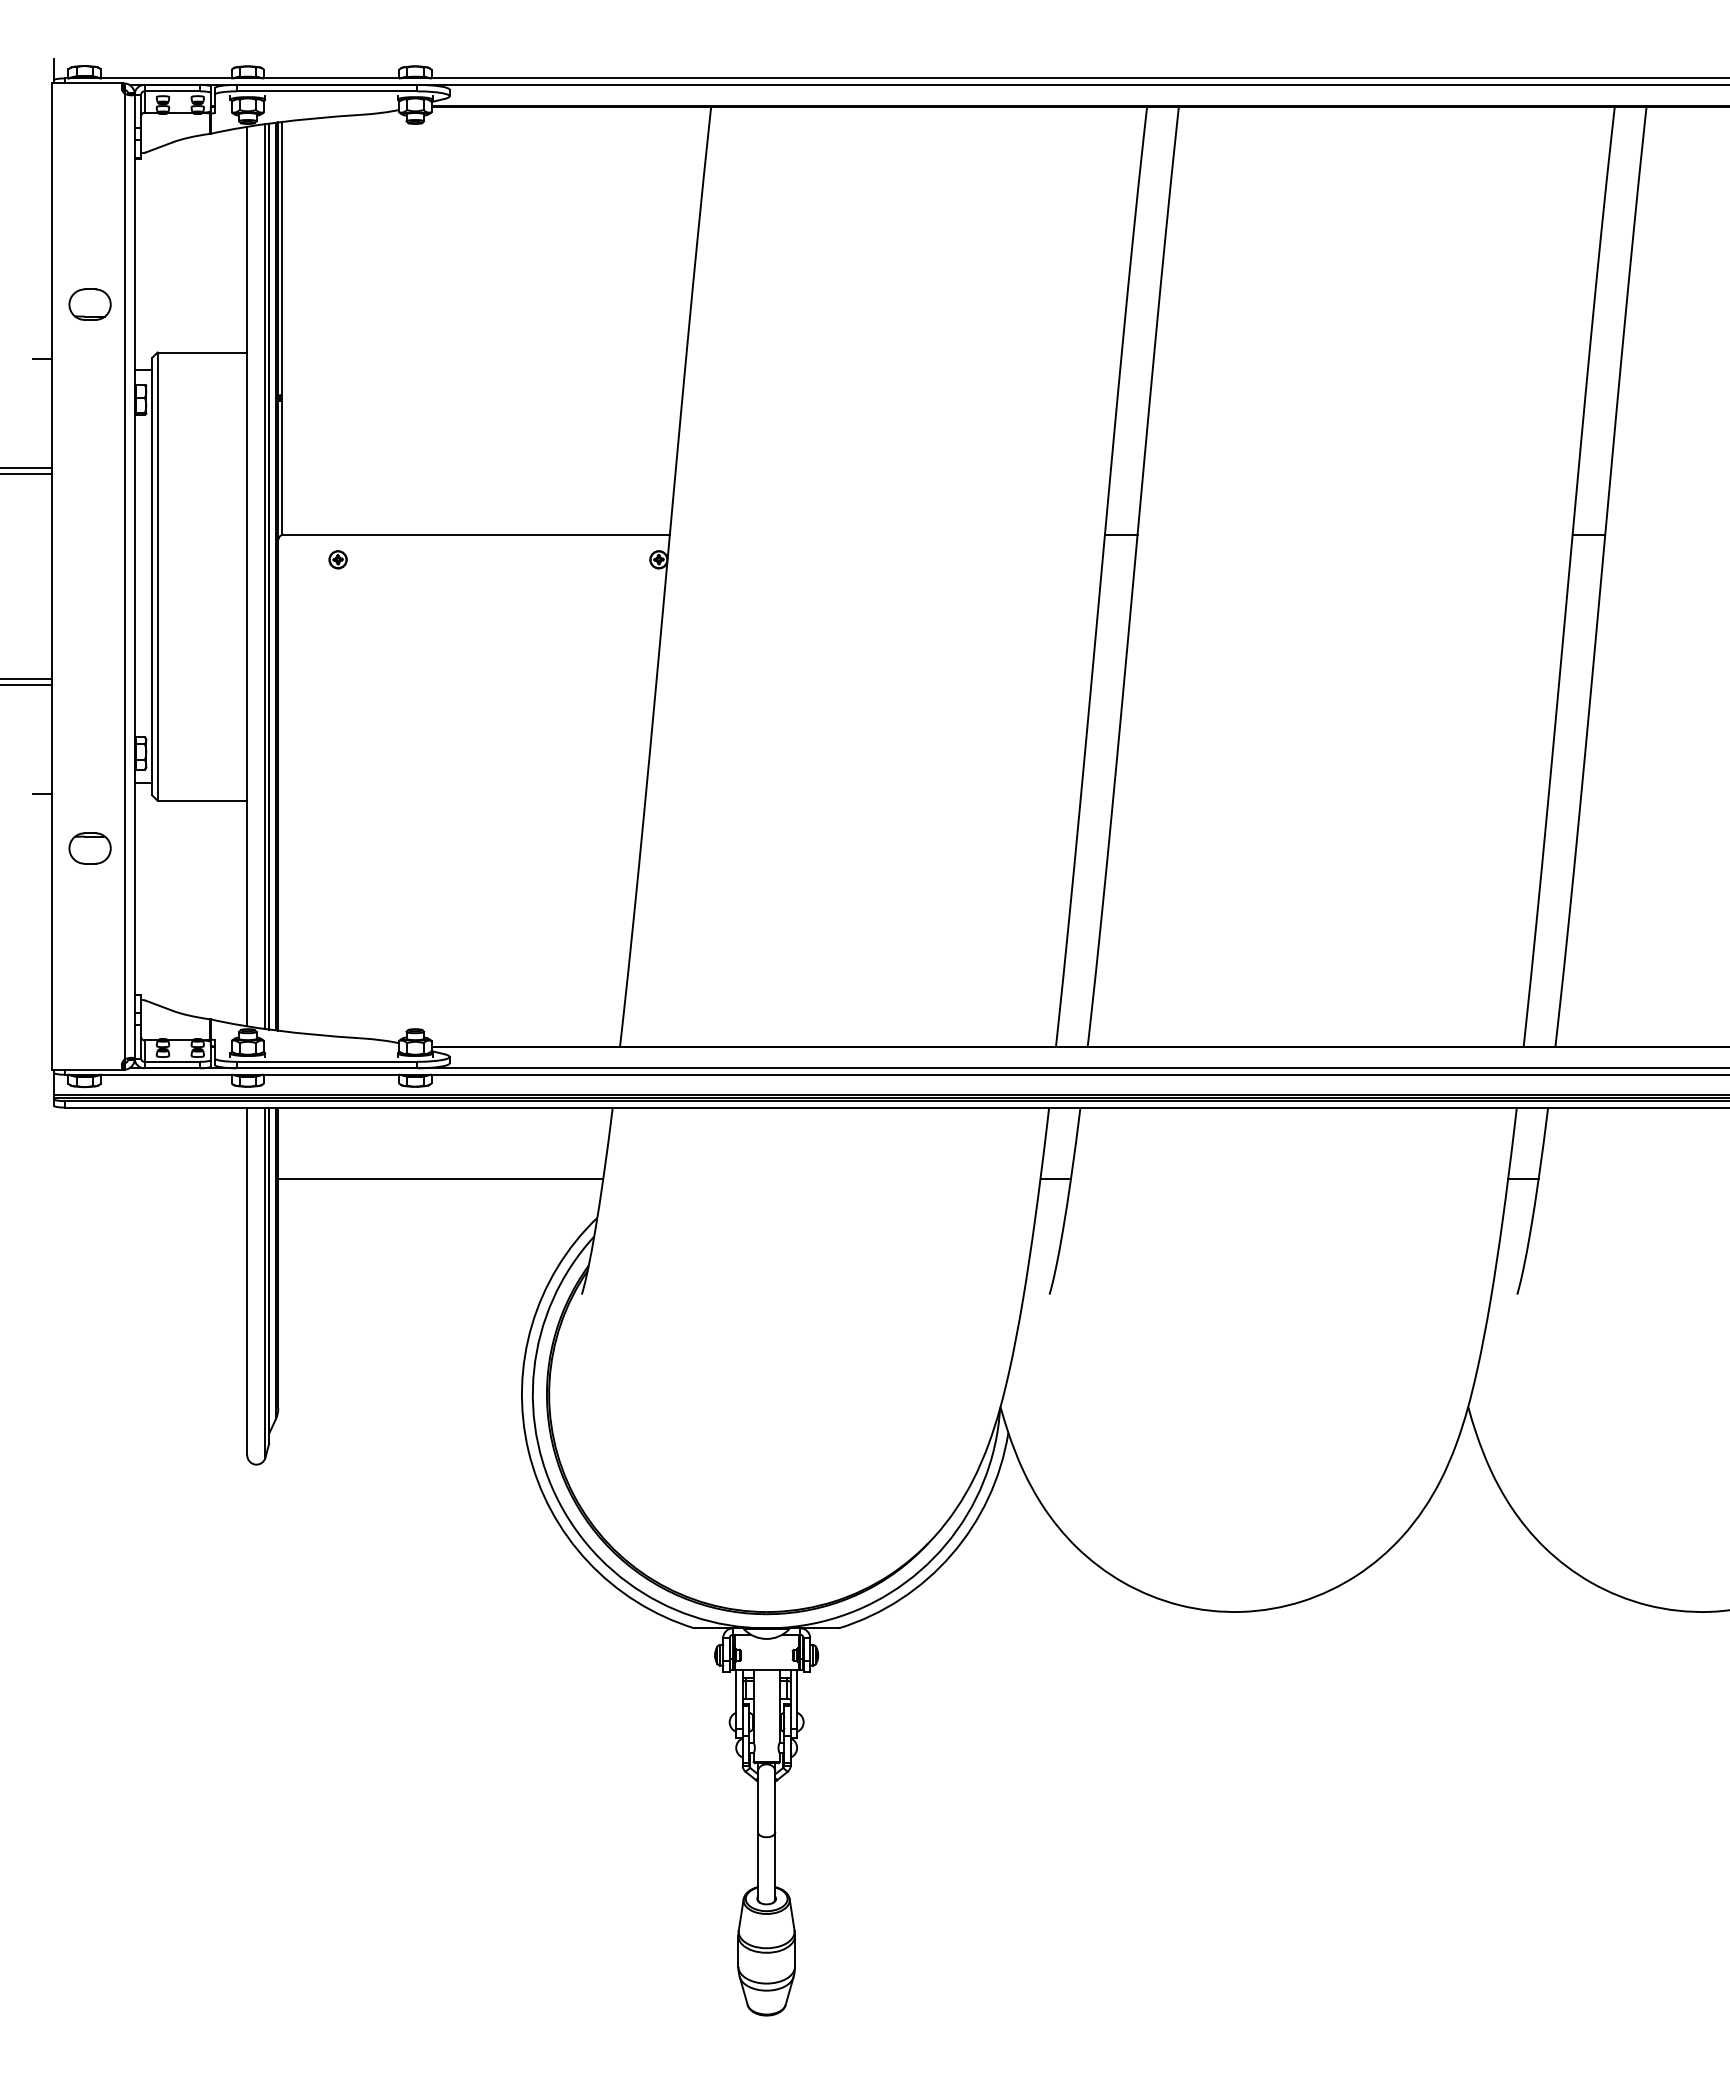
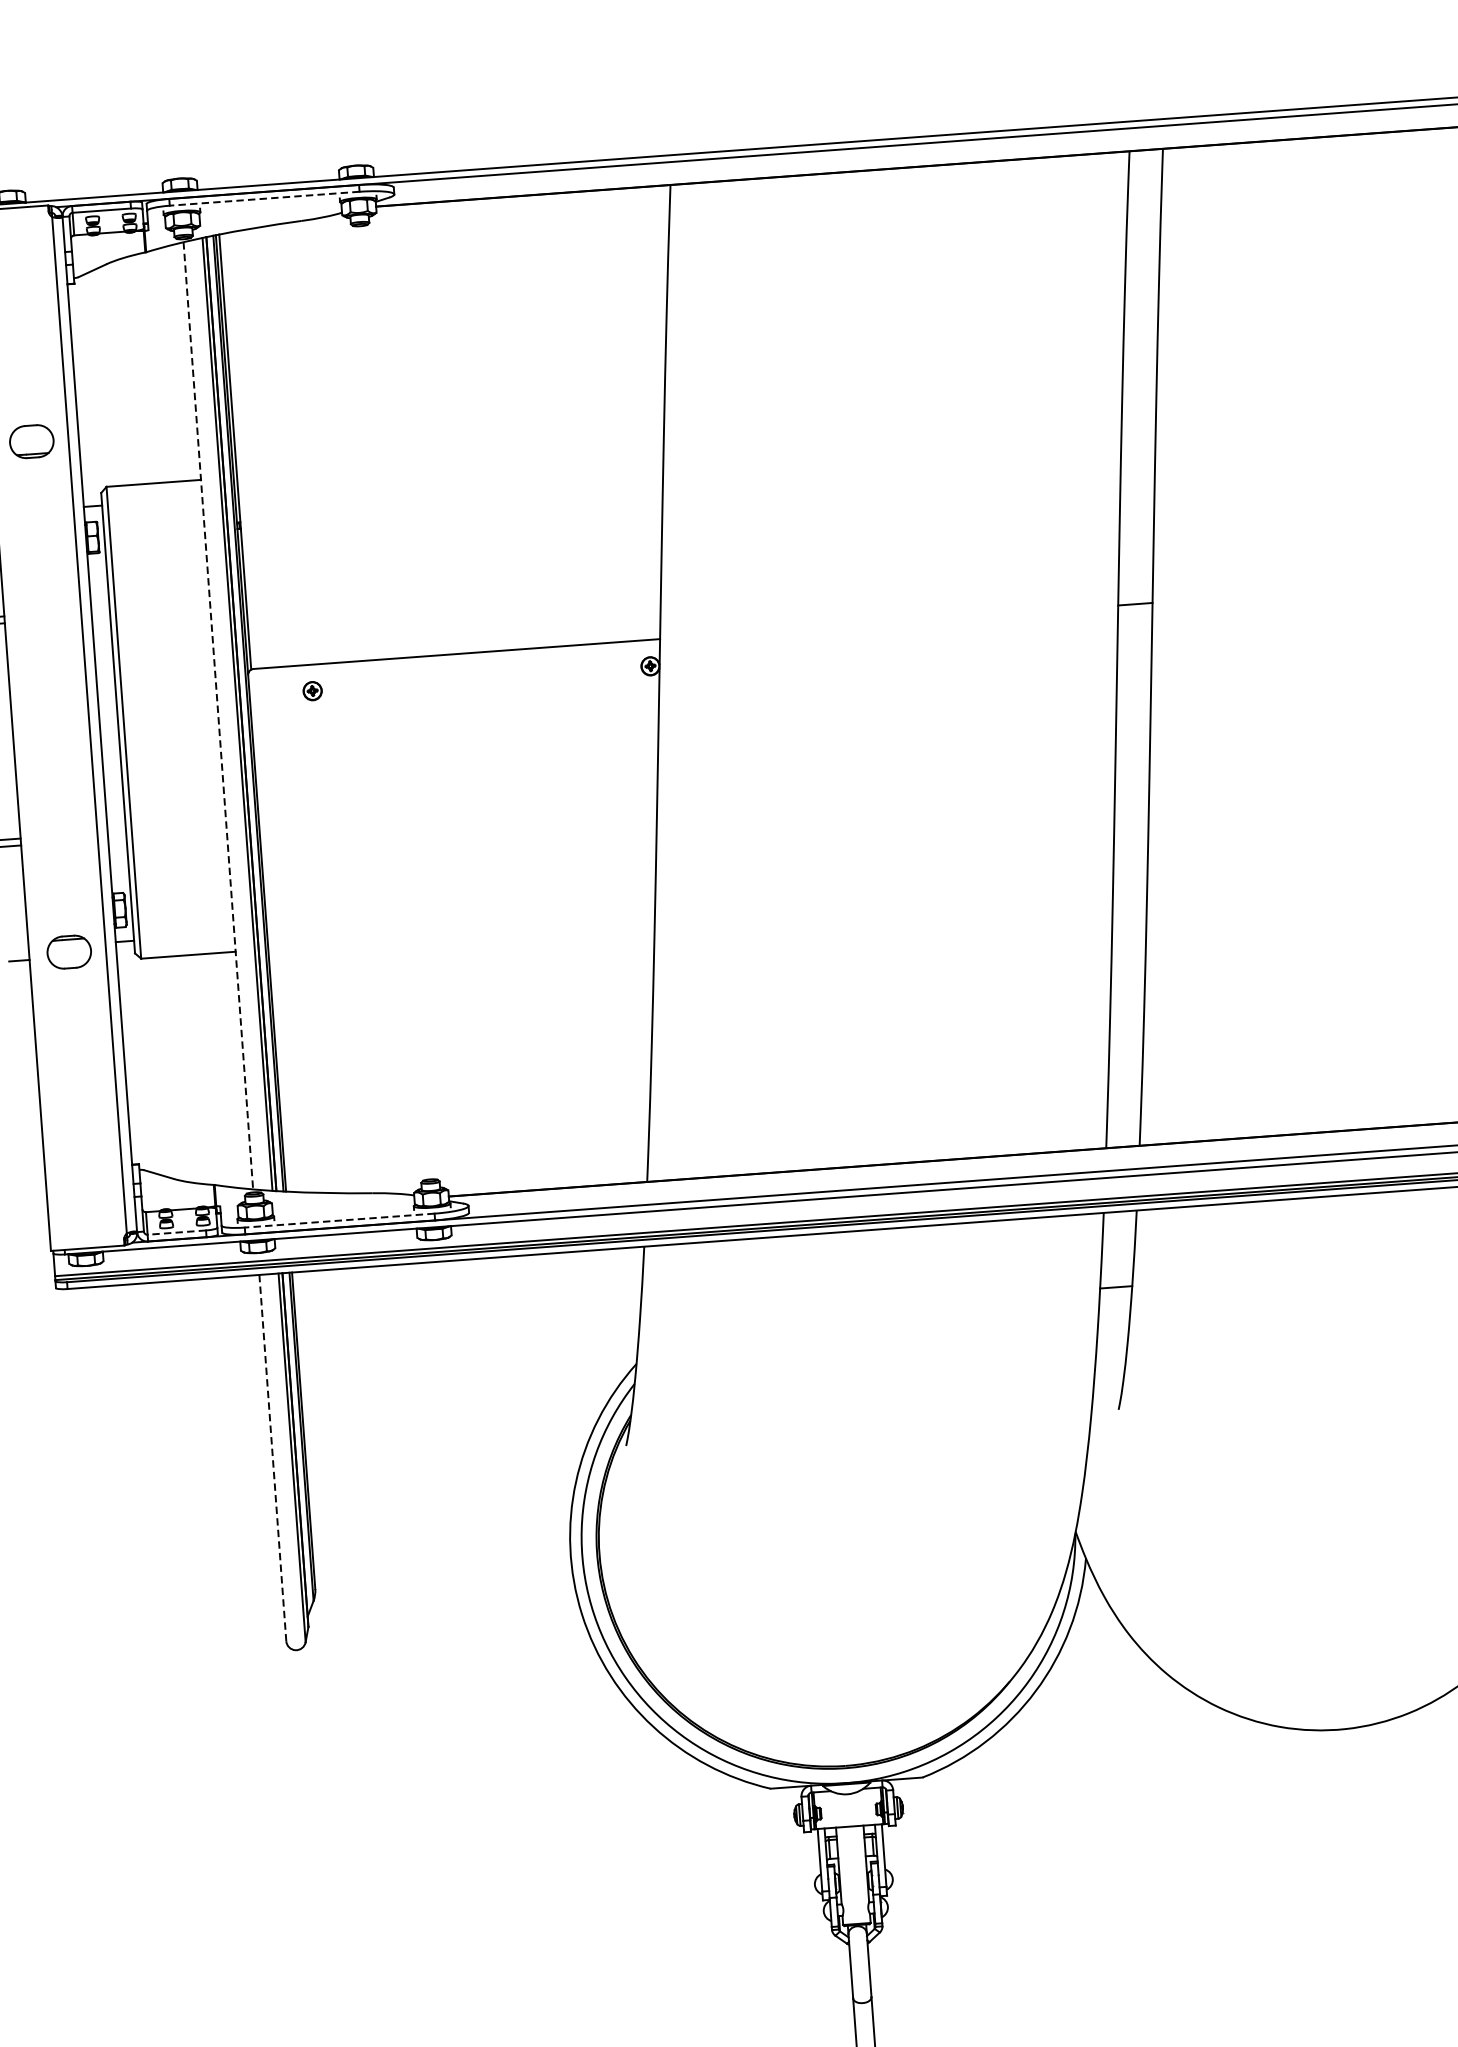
line: (326, 91) -> (264, 198), solid -> dashed
line: (247, 576) -> (218, 715), solid -> dashed
part: (89, 848) -> (68, 952), moved
line: (172, 1061) -> (177, 1232), solid -> dashed
line: (326, 1061) -> (339, 1220), solid -> dashed
line: (440, 1178) -> (468, 1334), removed
line: (247, 1281) -> (273, 1458), solid -> dashed

